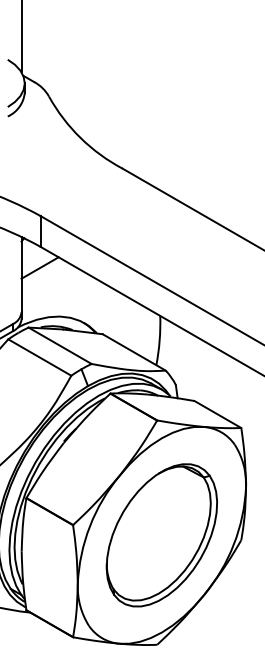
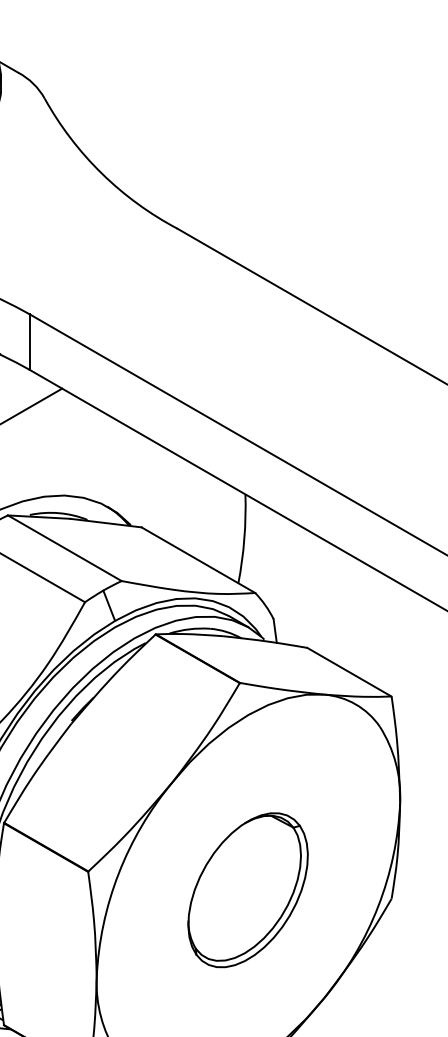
part: (161, 535) -> (247, 890), size x0.6

